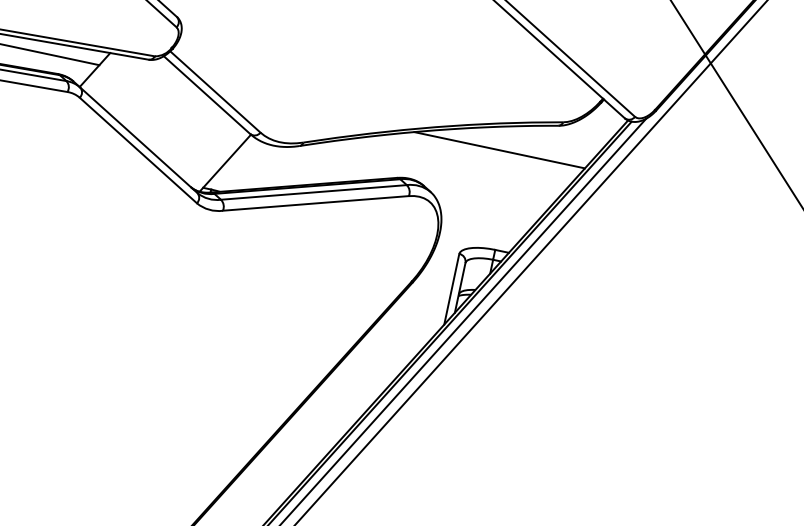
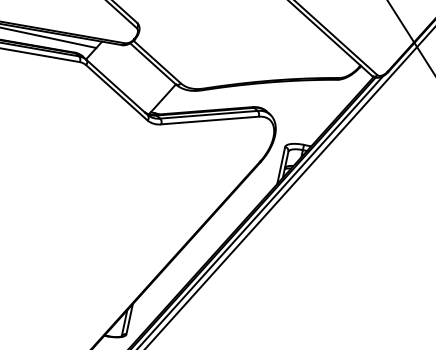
line: (499, 149) -> (306, 92), removed

